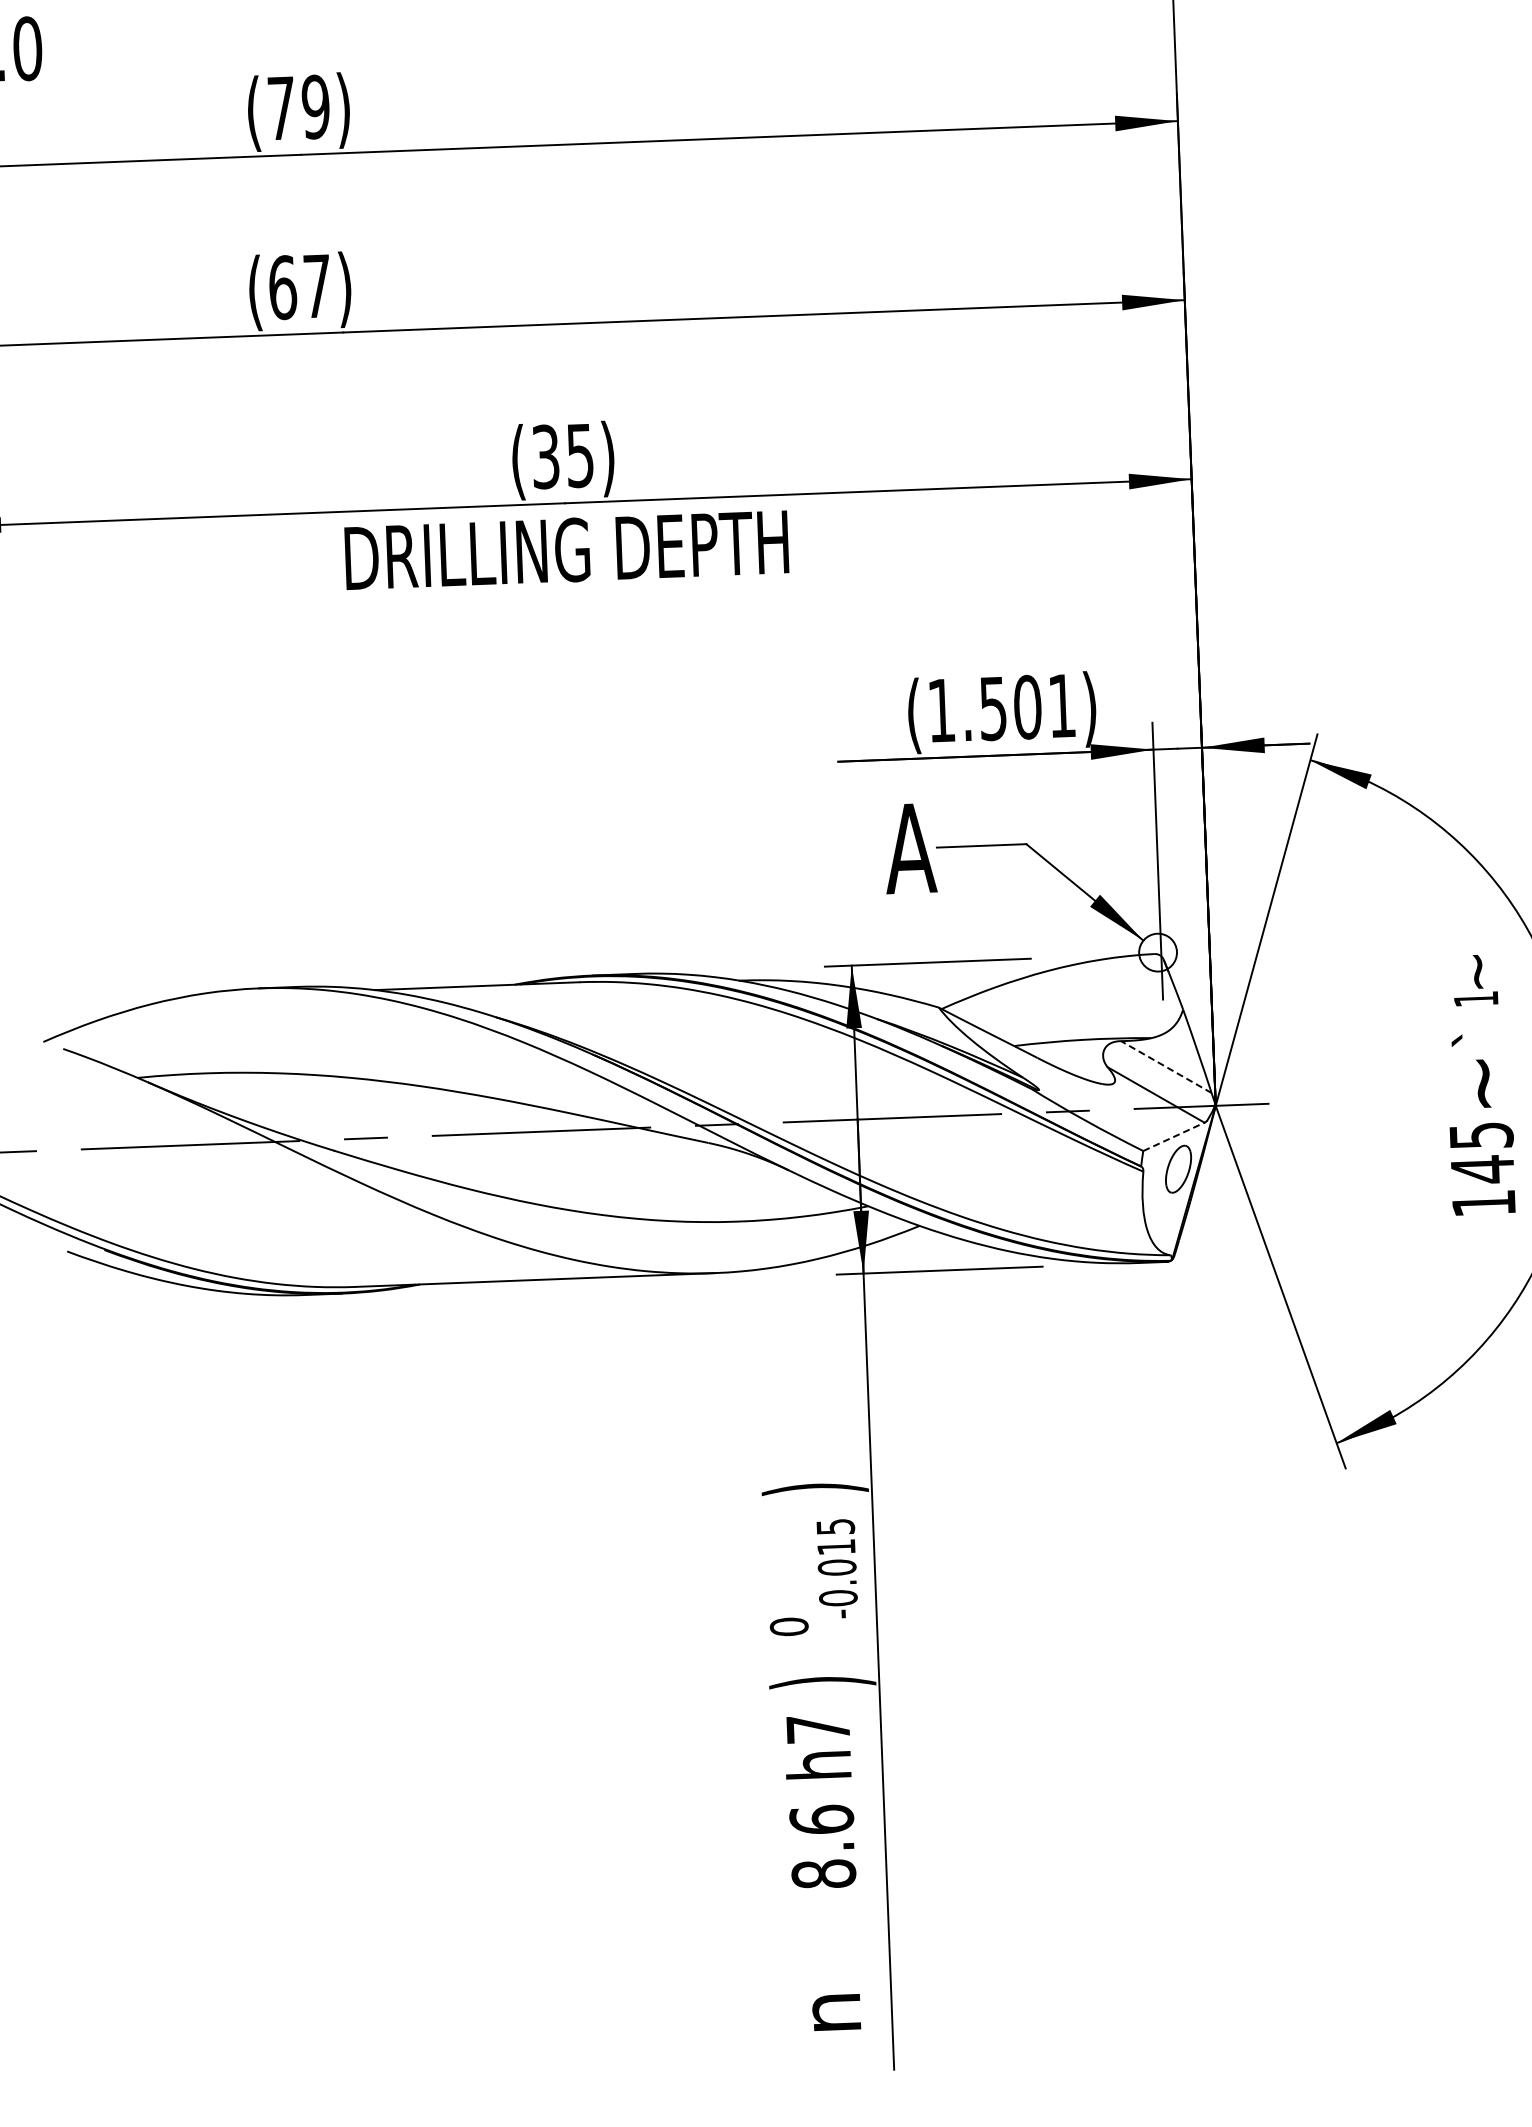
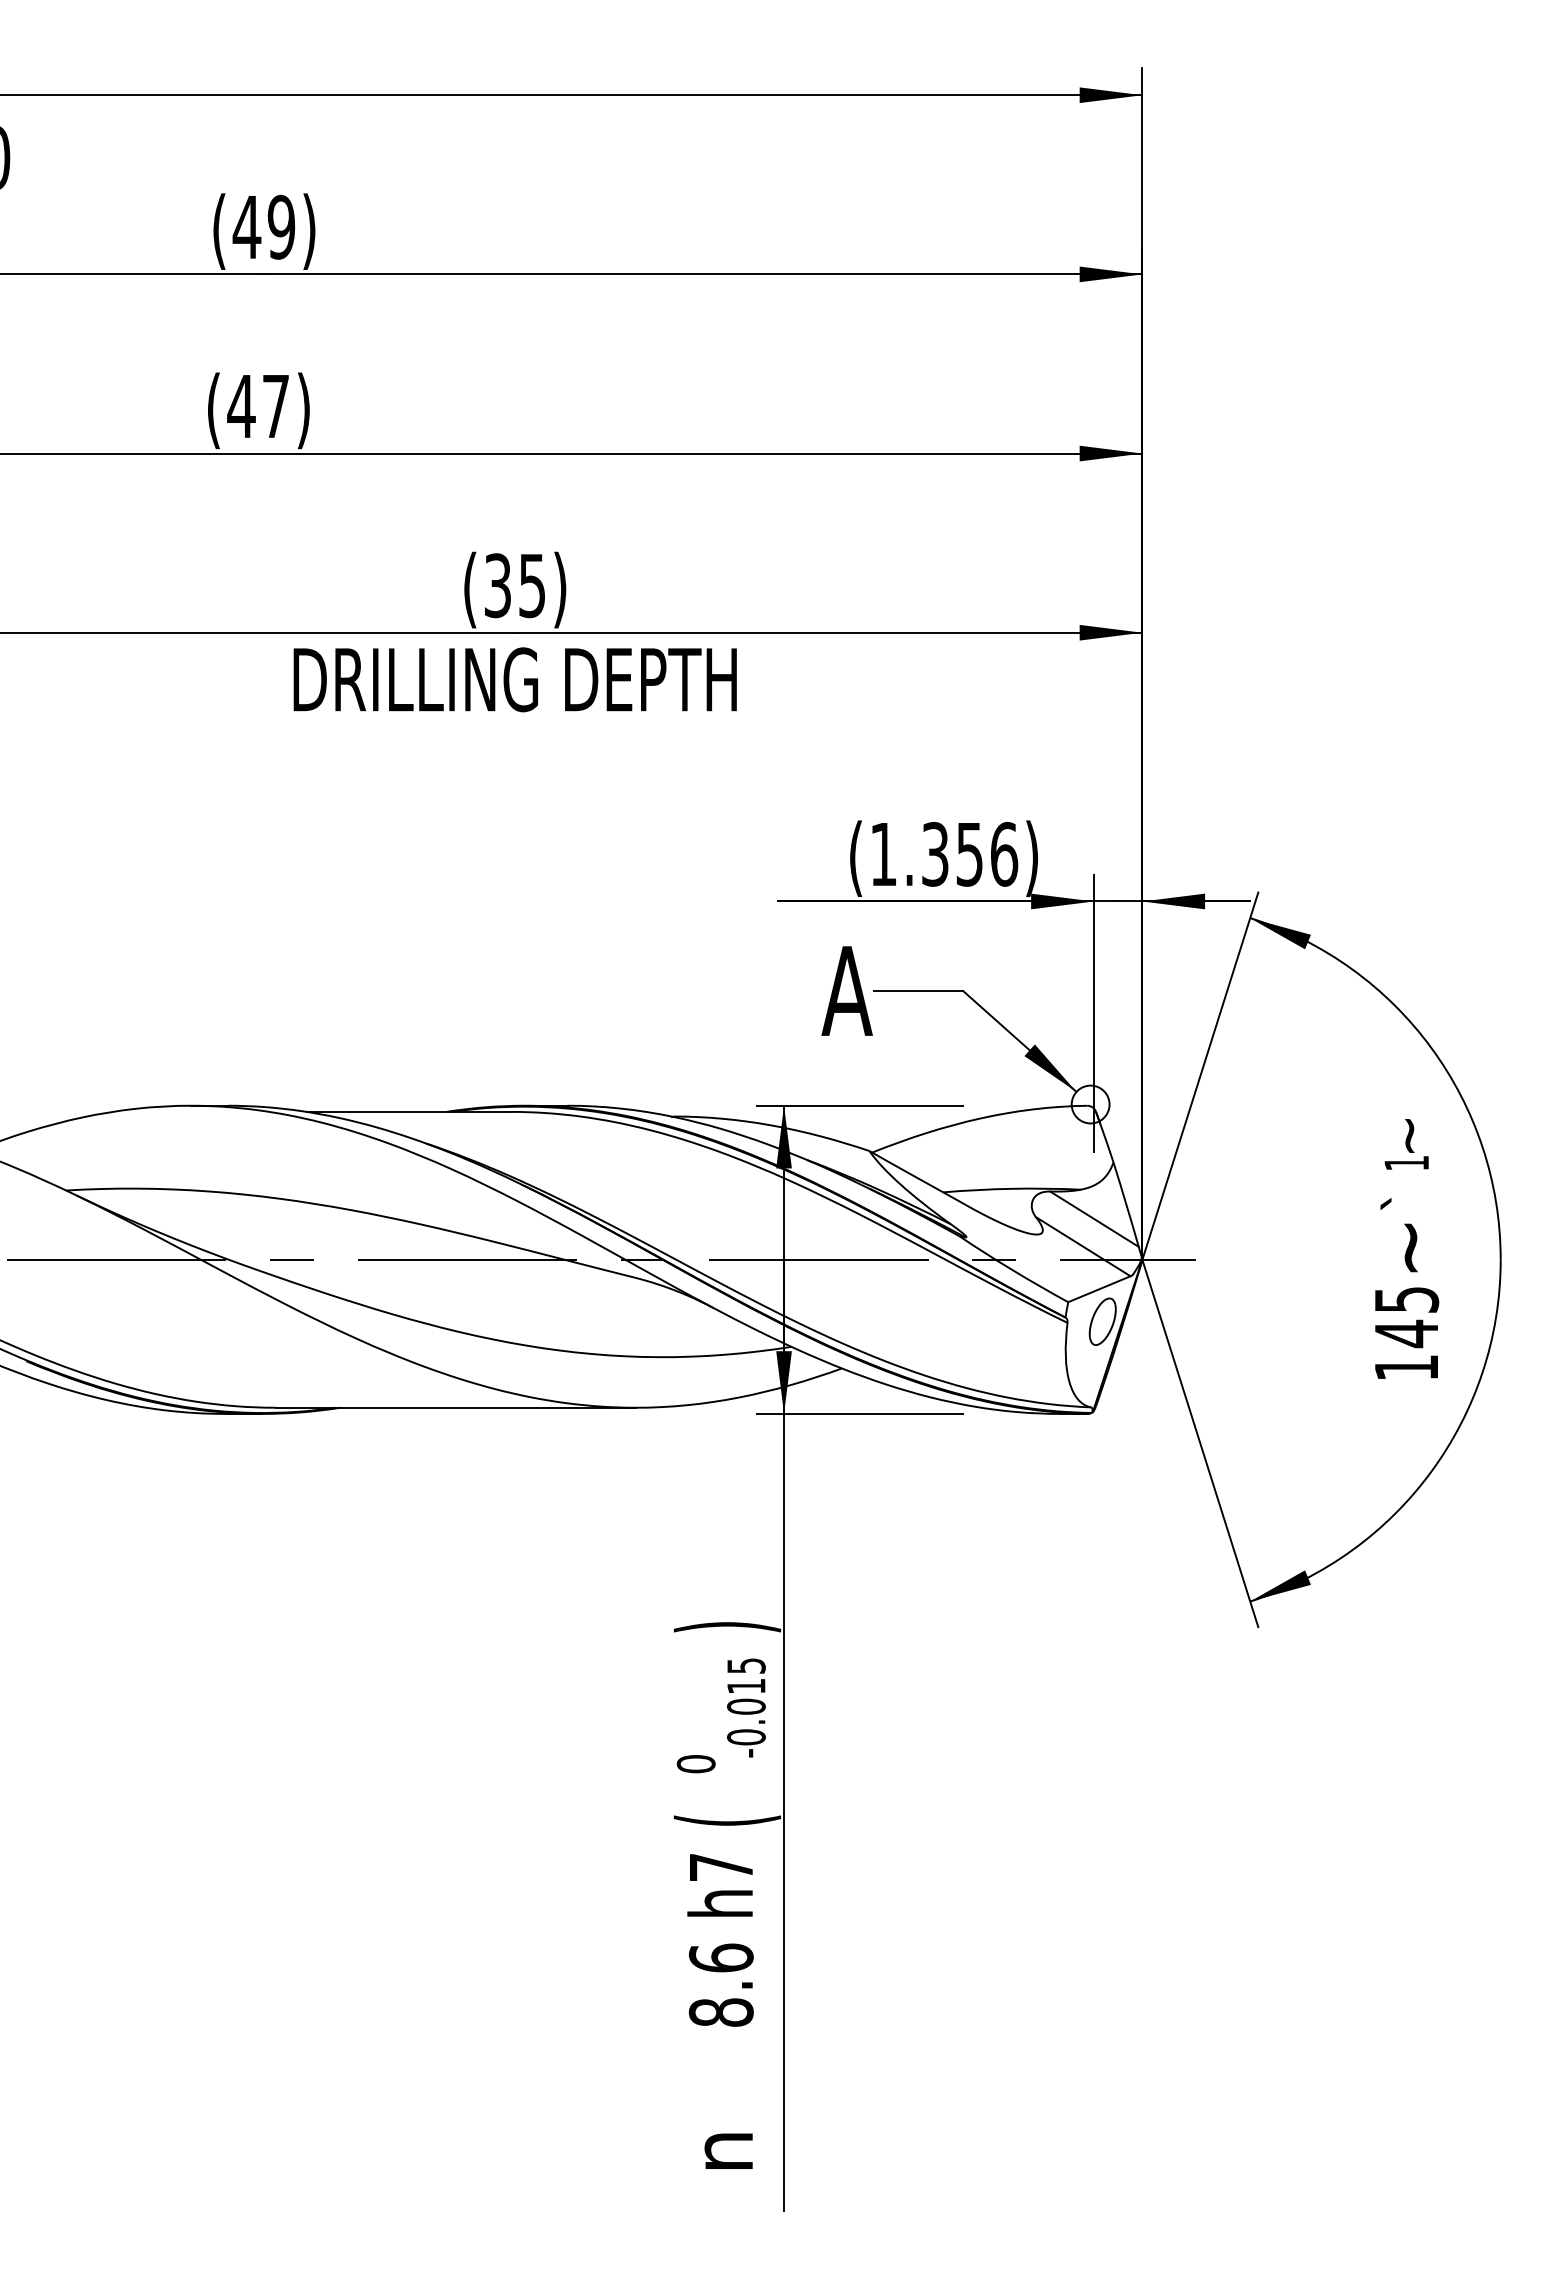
text: (280, 108) -> (246, 227), (79) -> (49)
text: (282, 287) -> (241, 406), (67) -> (47)
text: (1028, 706) -> (970, 853), (1.501) -> (1.356)
line: (1166, 1066) -> (1094, 1218), dashed -> solid
line: (1174, 1137) -> (1099, 1289), dashed -> solid
text: (822, 1682) -> (727, 1820), ) -> (

